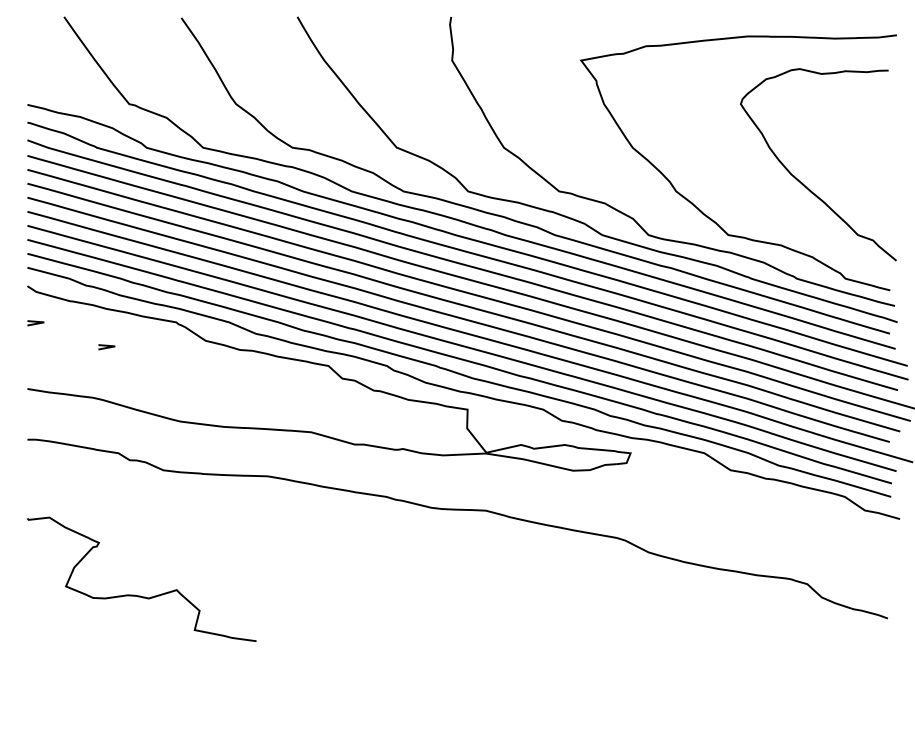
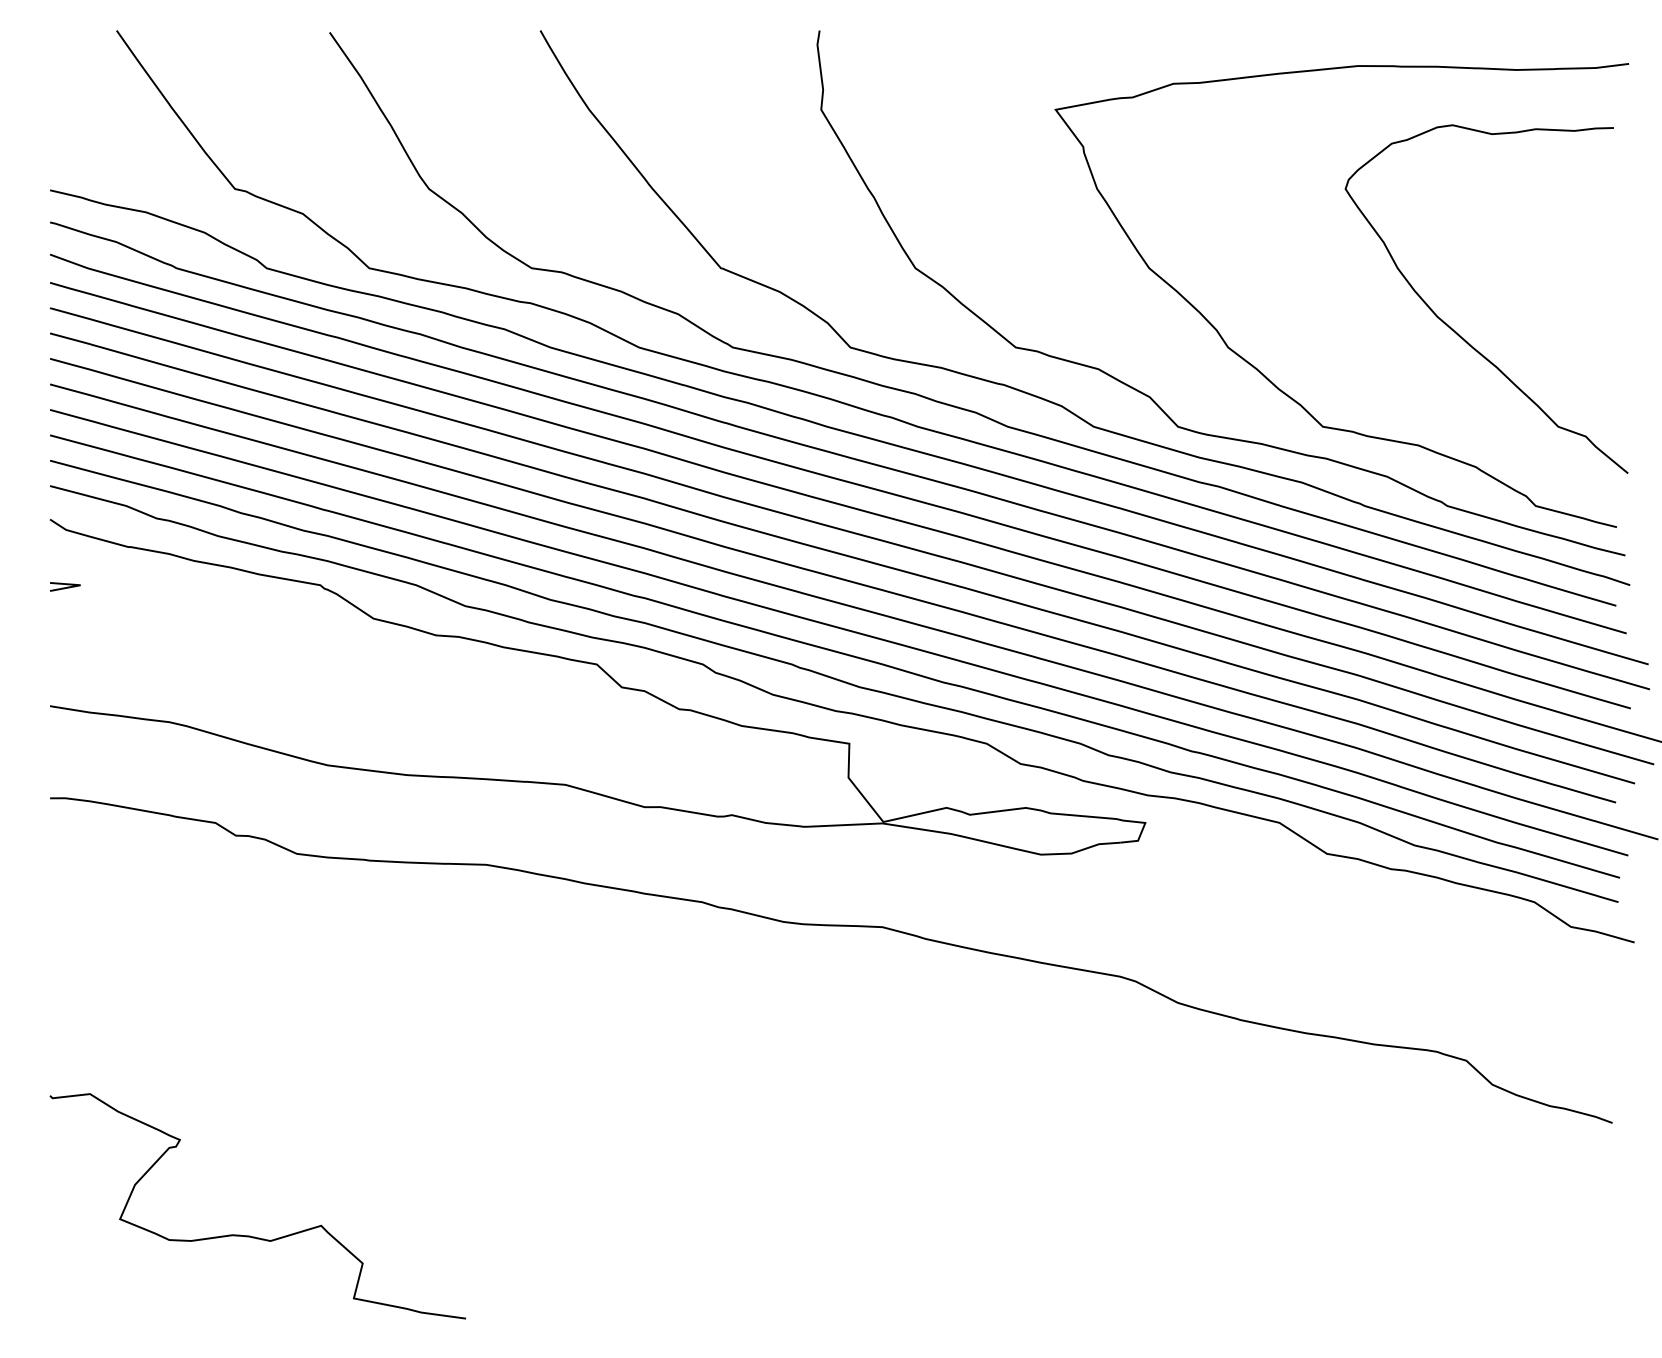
line: (106, 347) -> (193, 630), removed
curve: (140, 595) -> (255, 1235), moved

